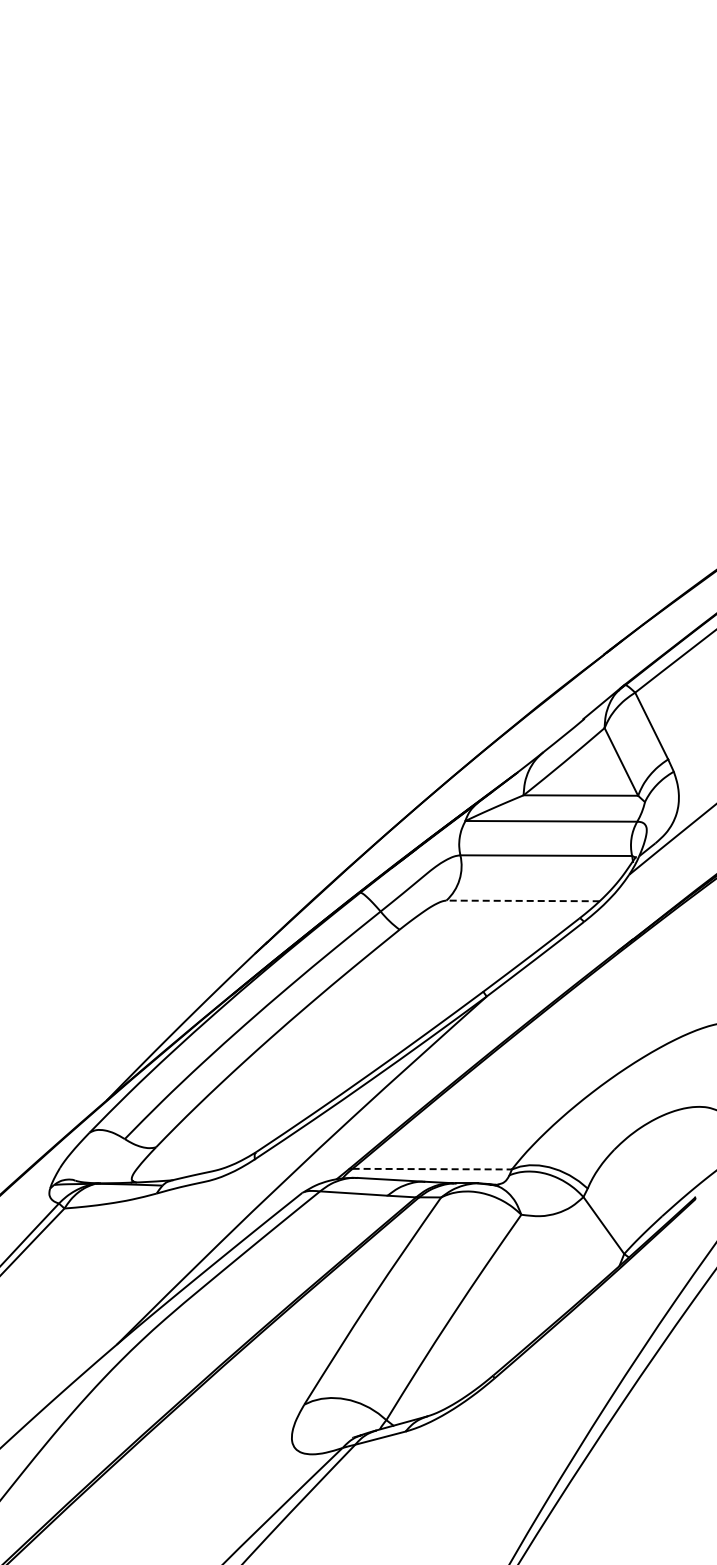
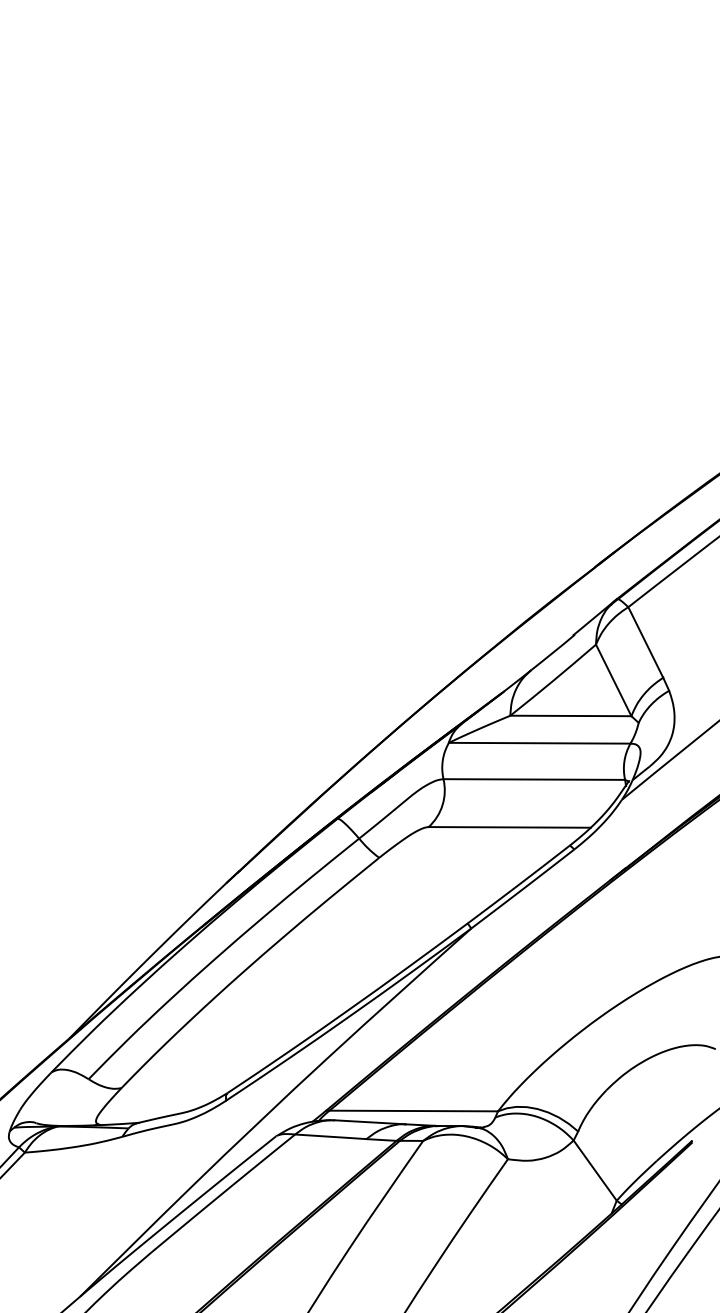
line: (523, 900) -> (510, 826), dashed -> solid
line: (432, 1169) -> (414, 1111), dashed -> solid

